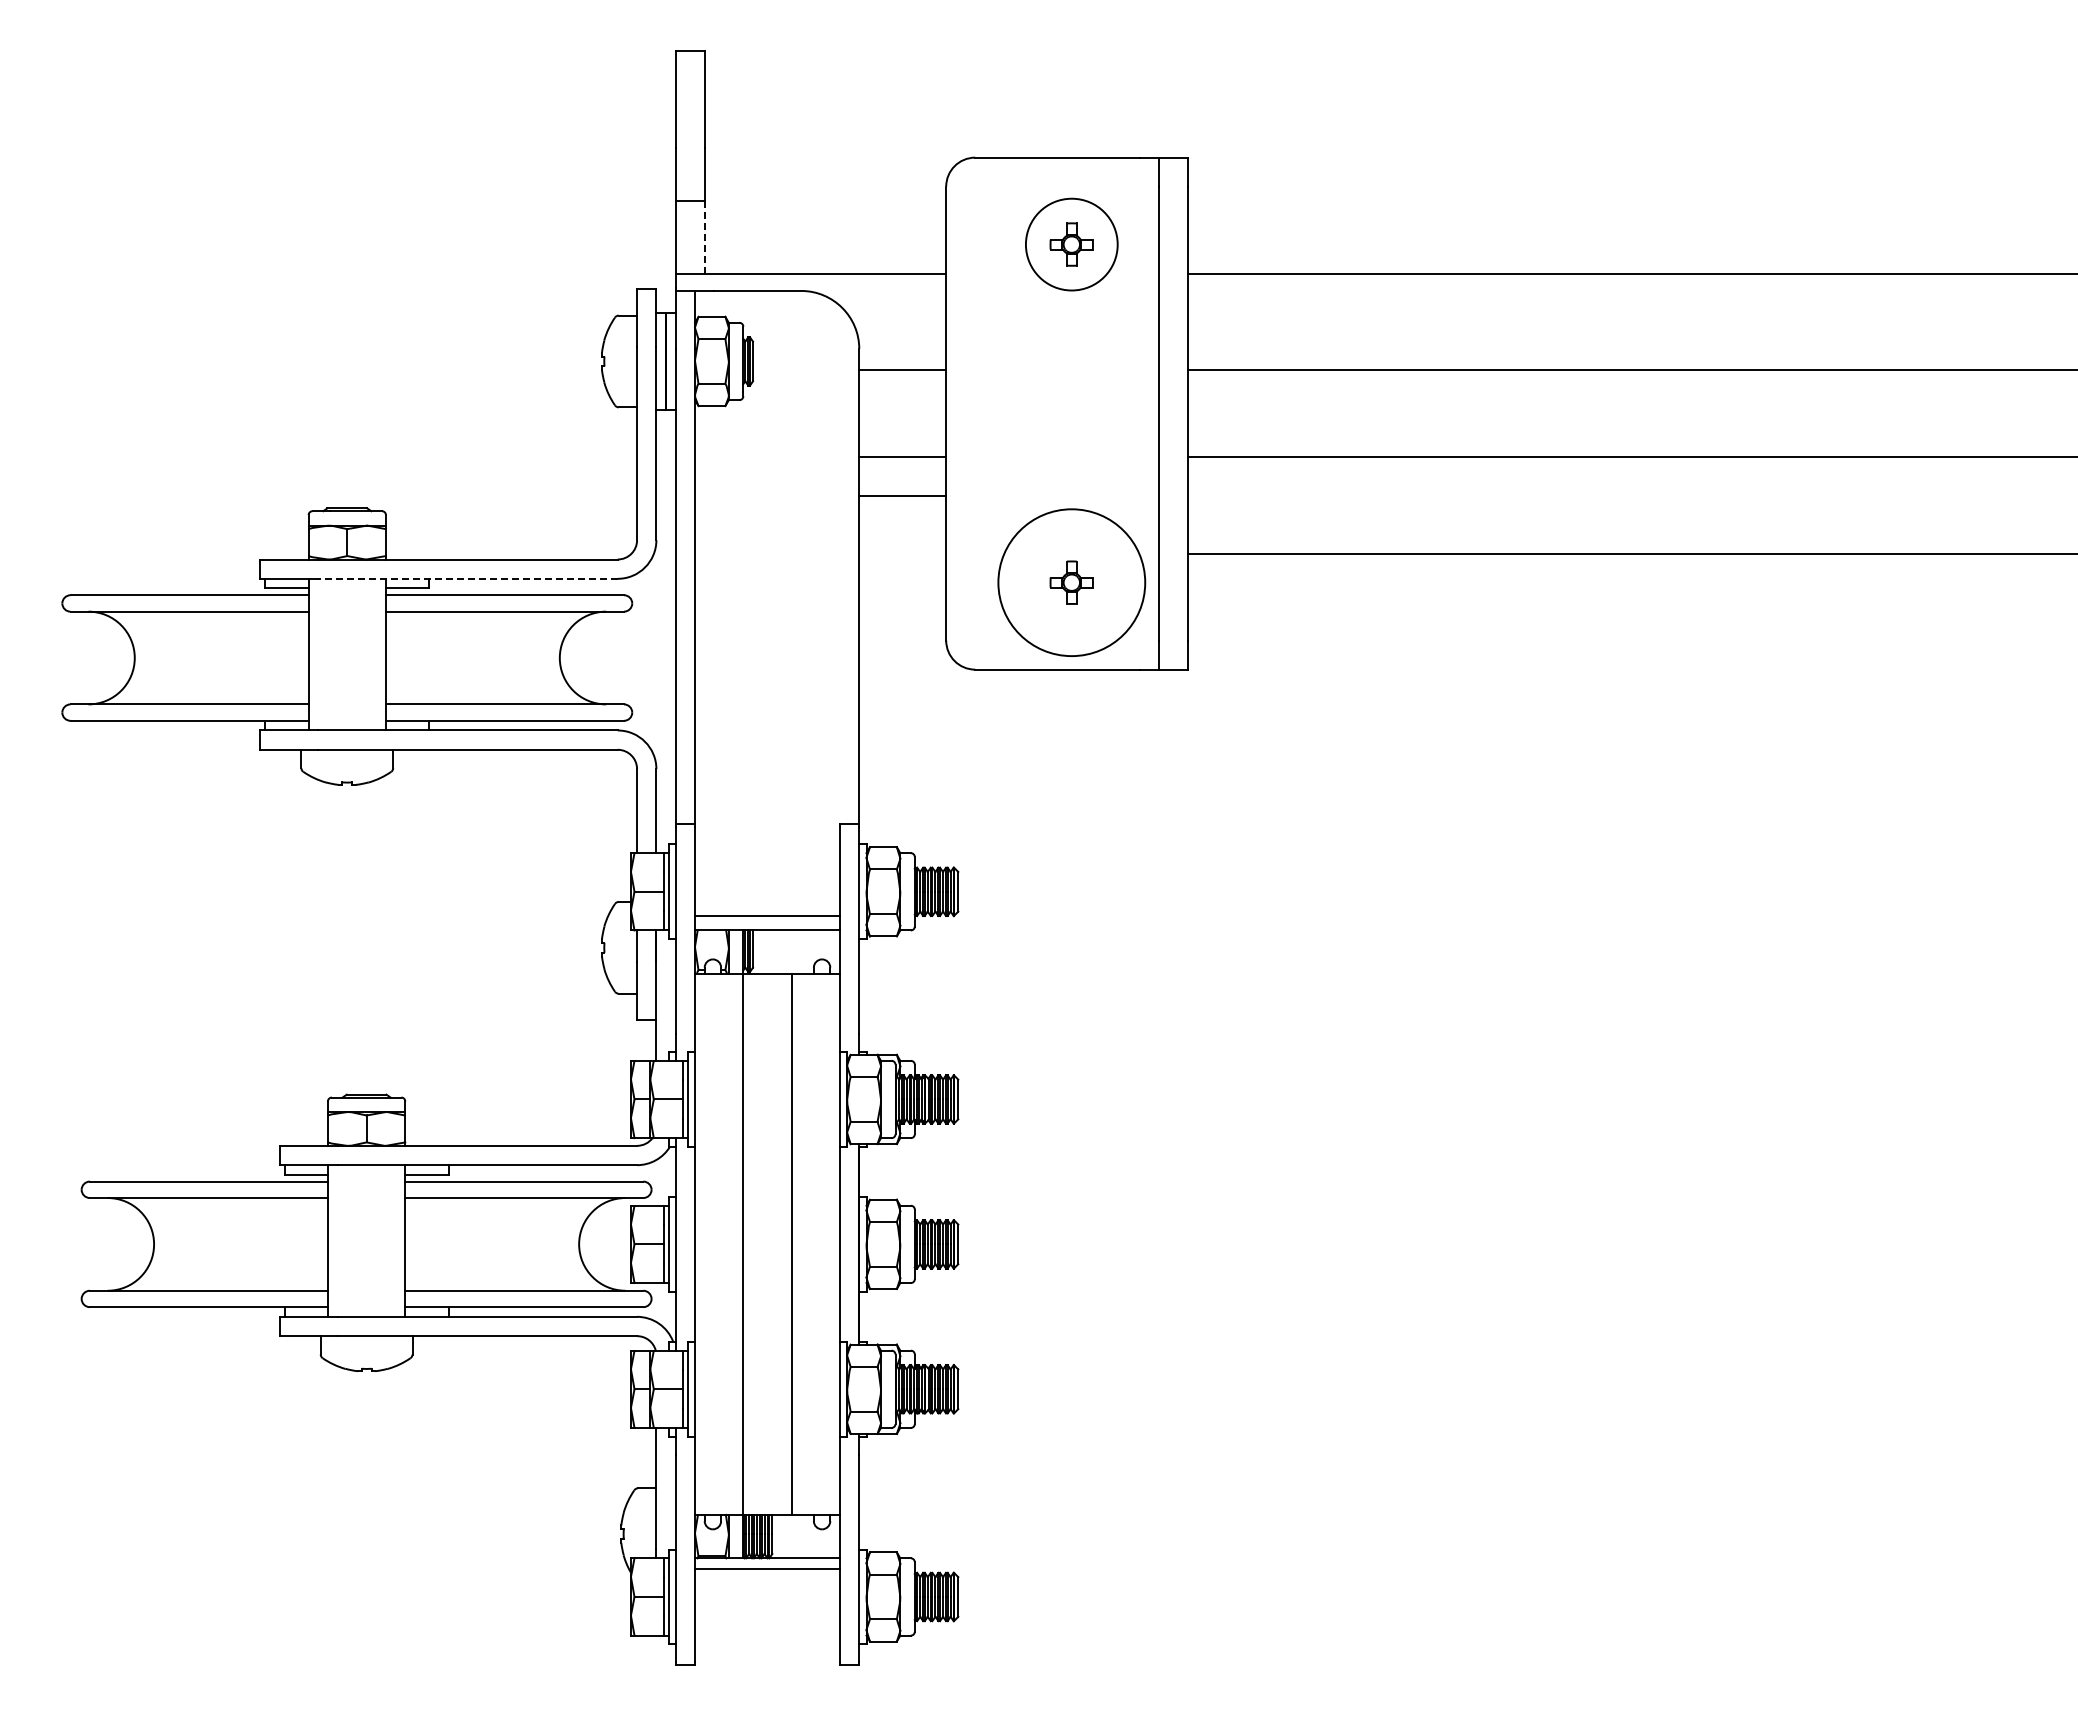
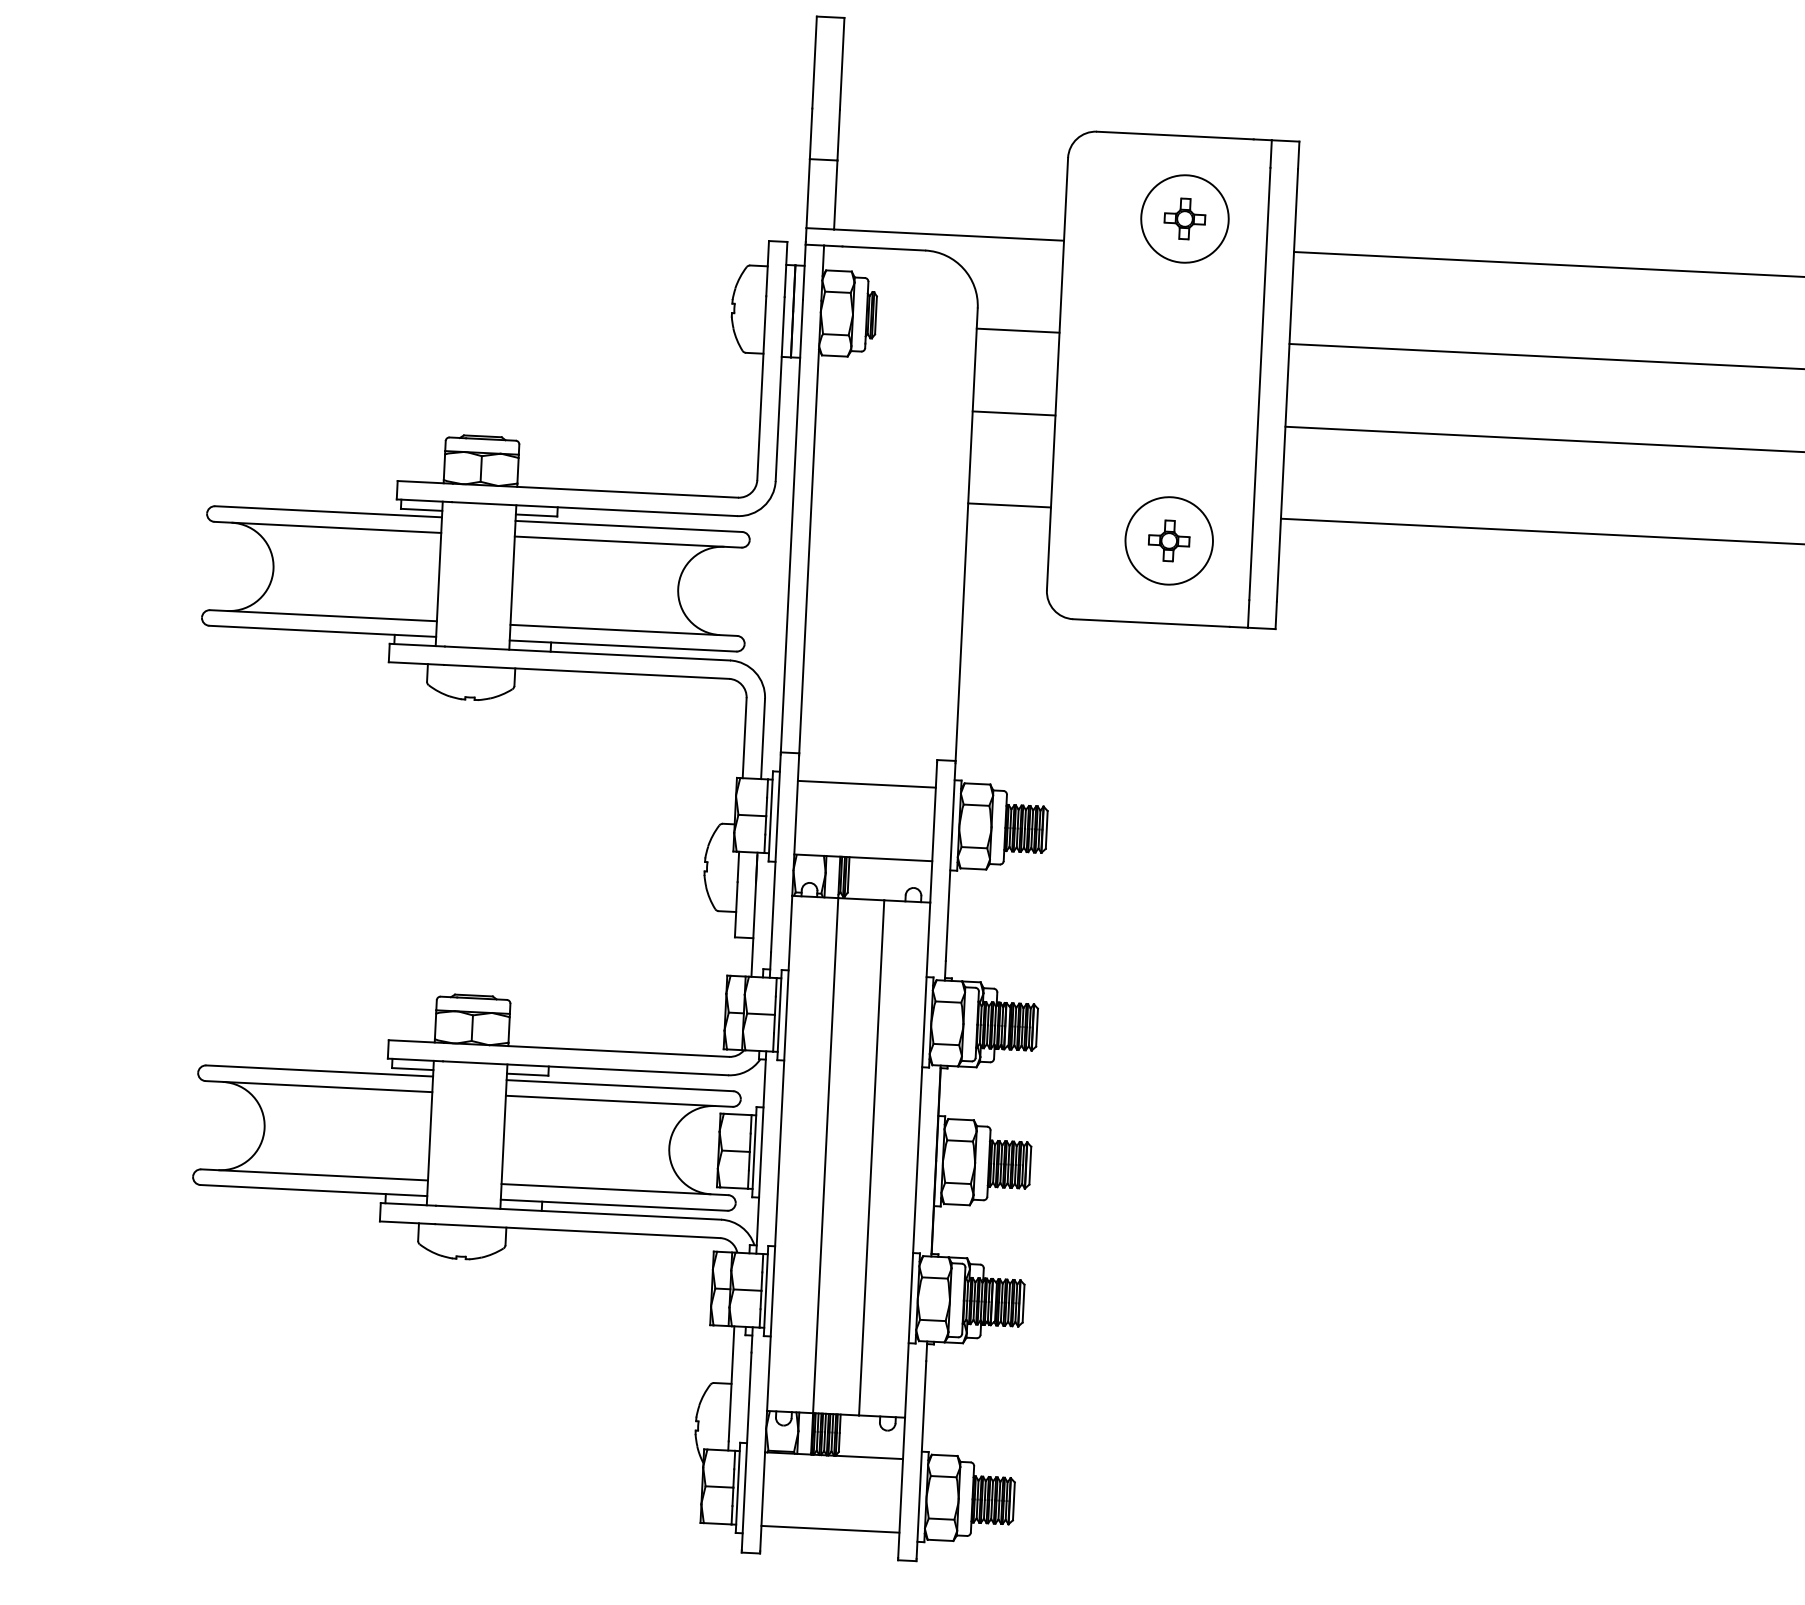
line: (704, 236) -> (835, 194), dashed -> solid
line: (902, 495) -> (1009, 505), moved
line: (468, 578) -> (594, 508), dashed -> solid
circle: (1071, 582) -> (1168, 540), size x0.62
line: (767, 916) -> (866, 784), moved
line: (767, 1568) -> (830, 1529), moved

